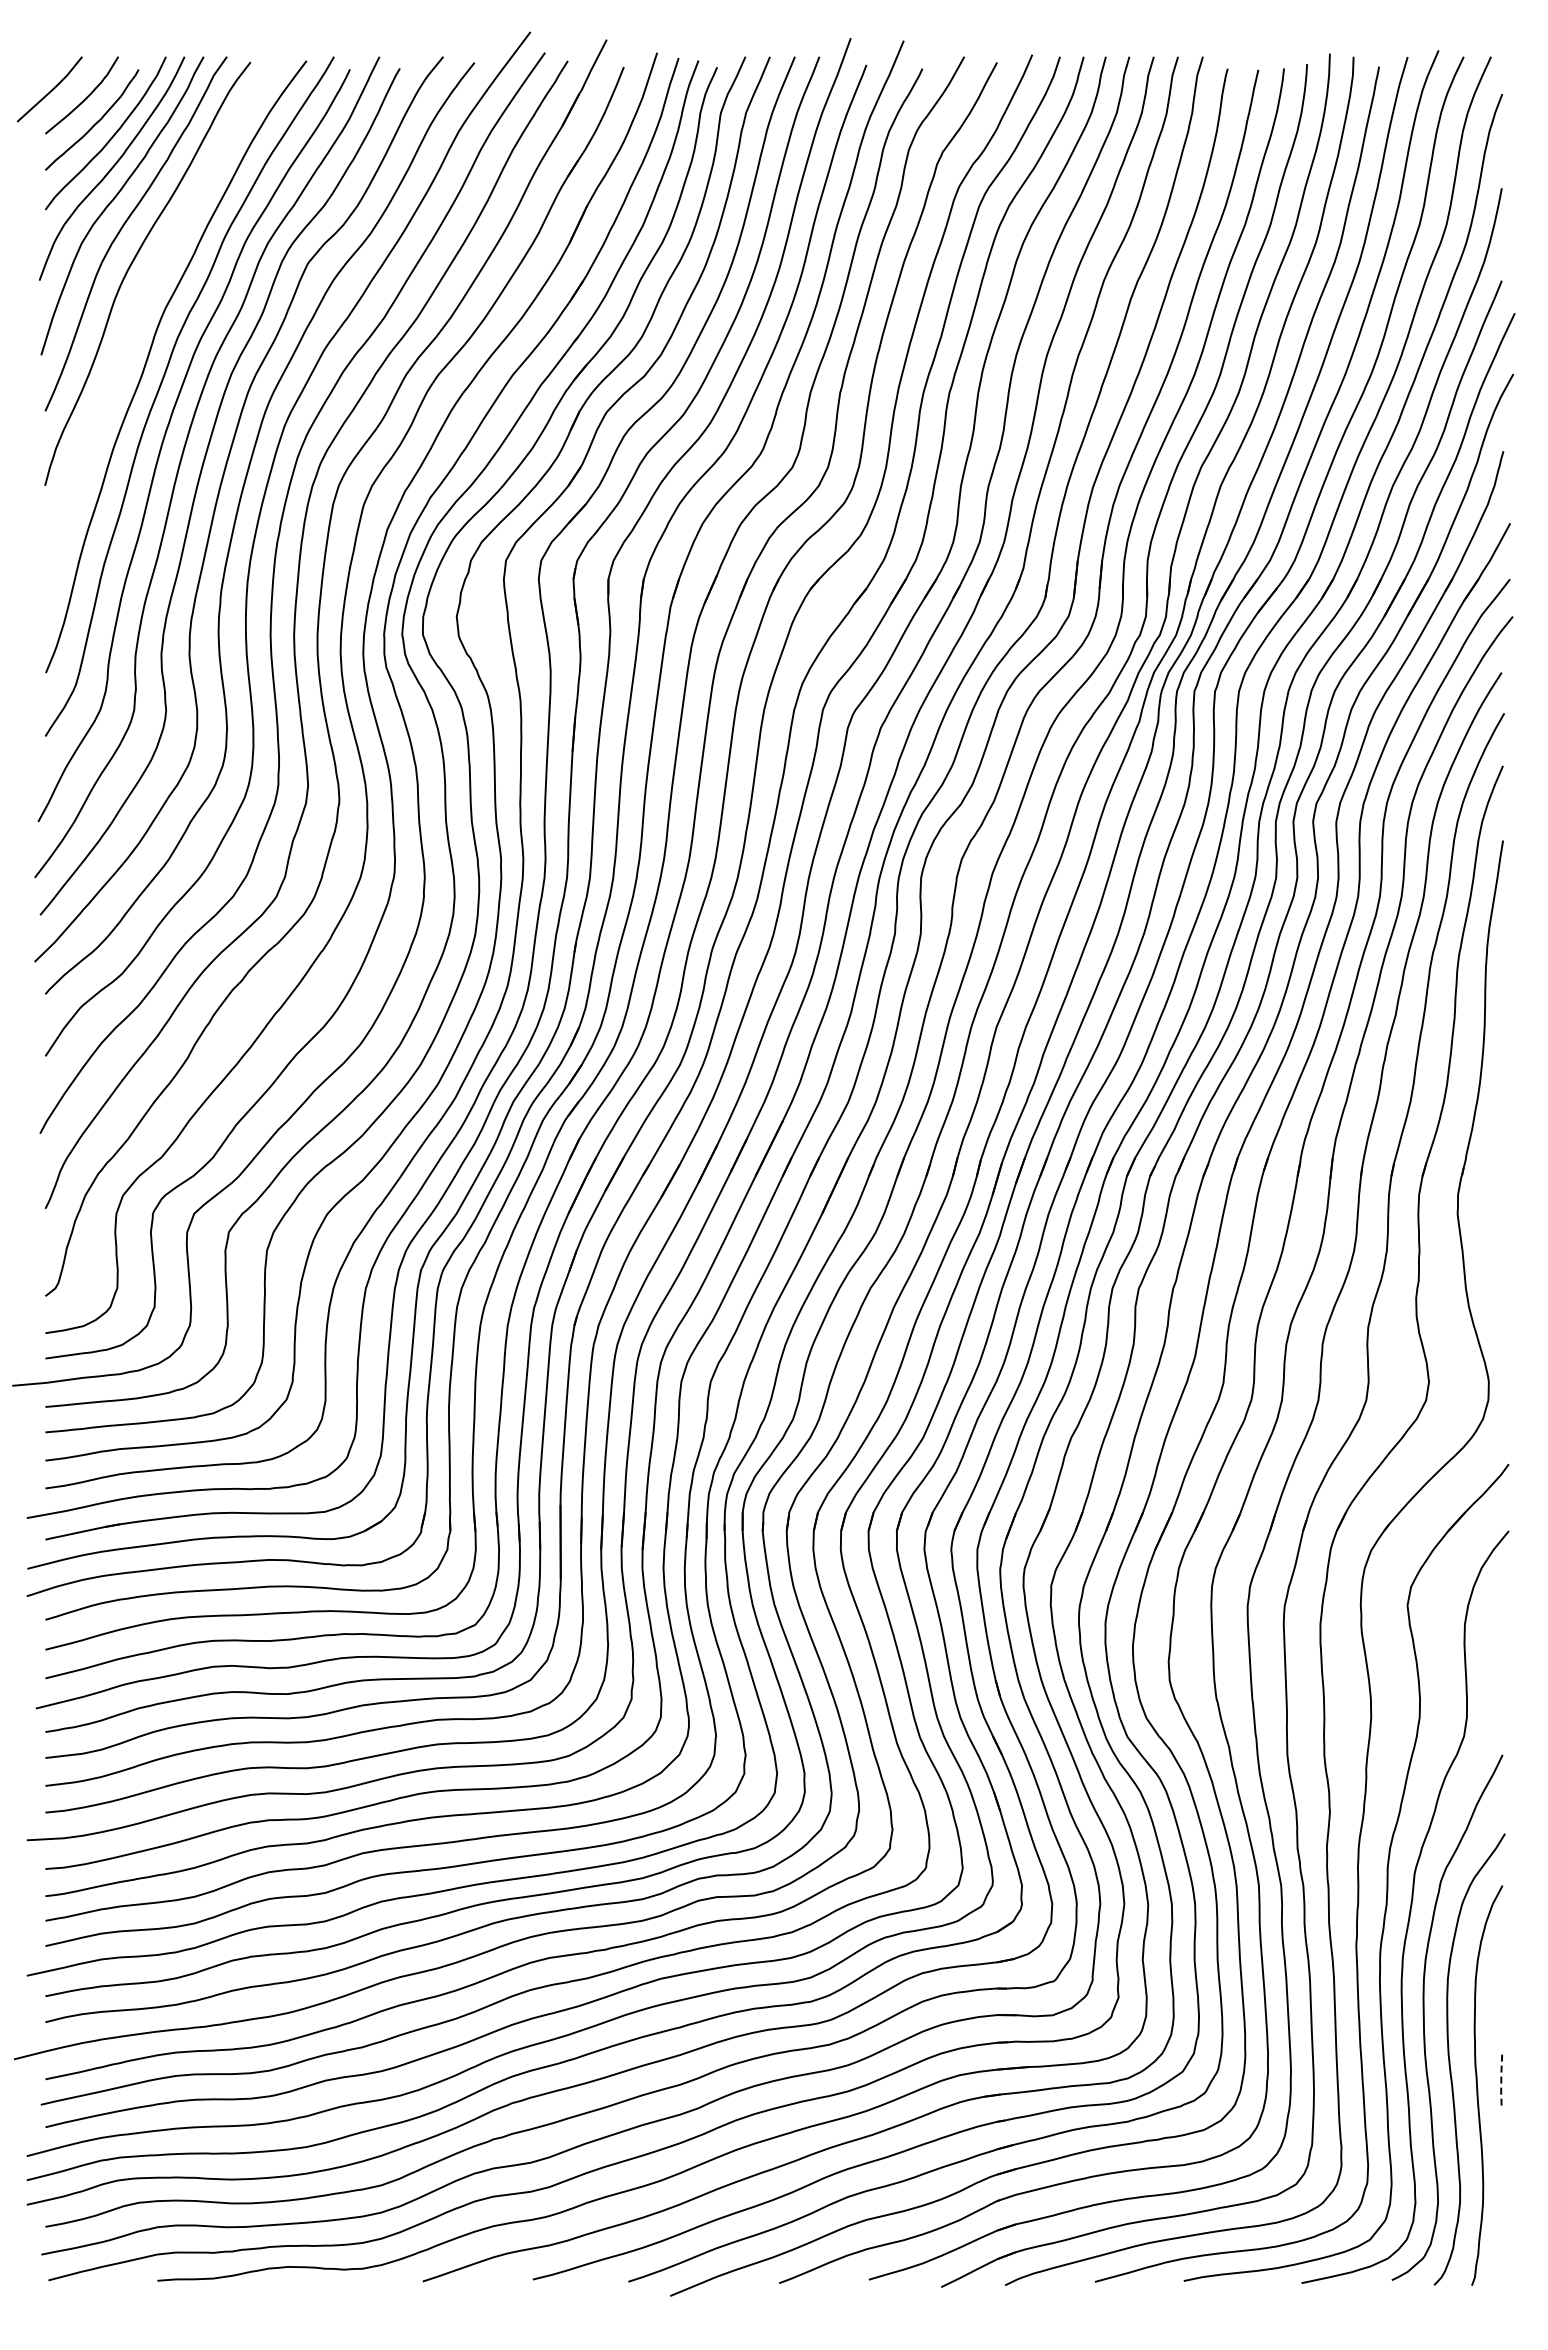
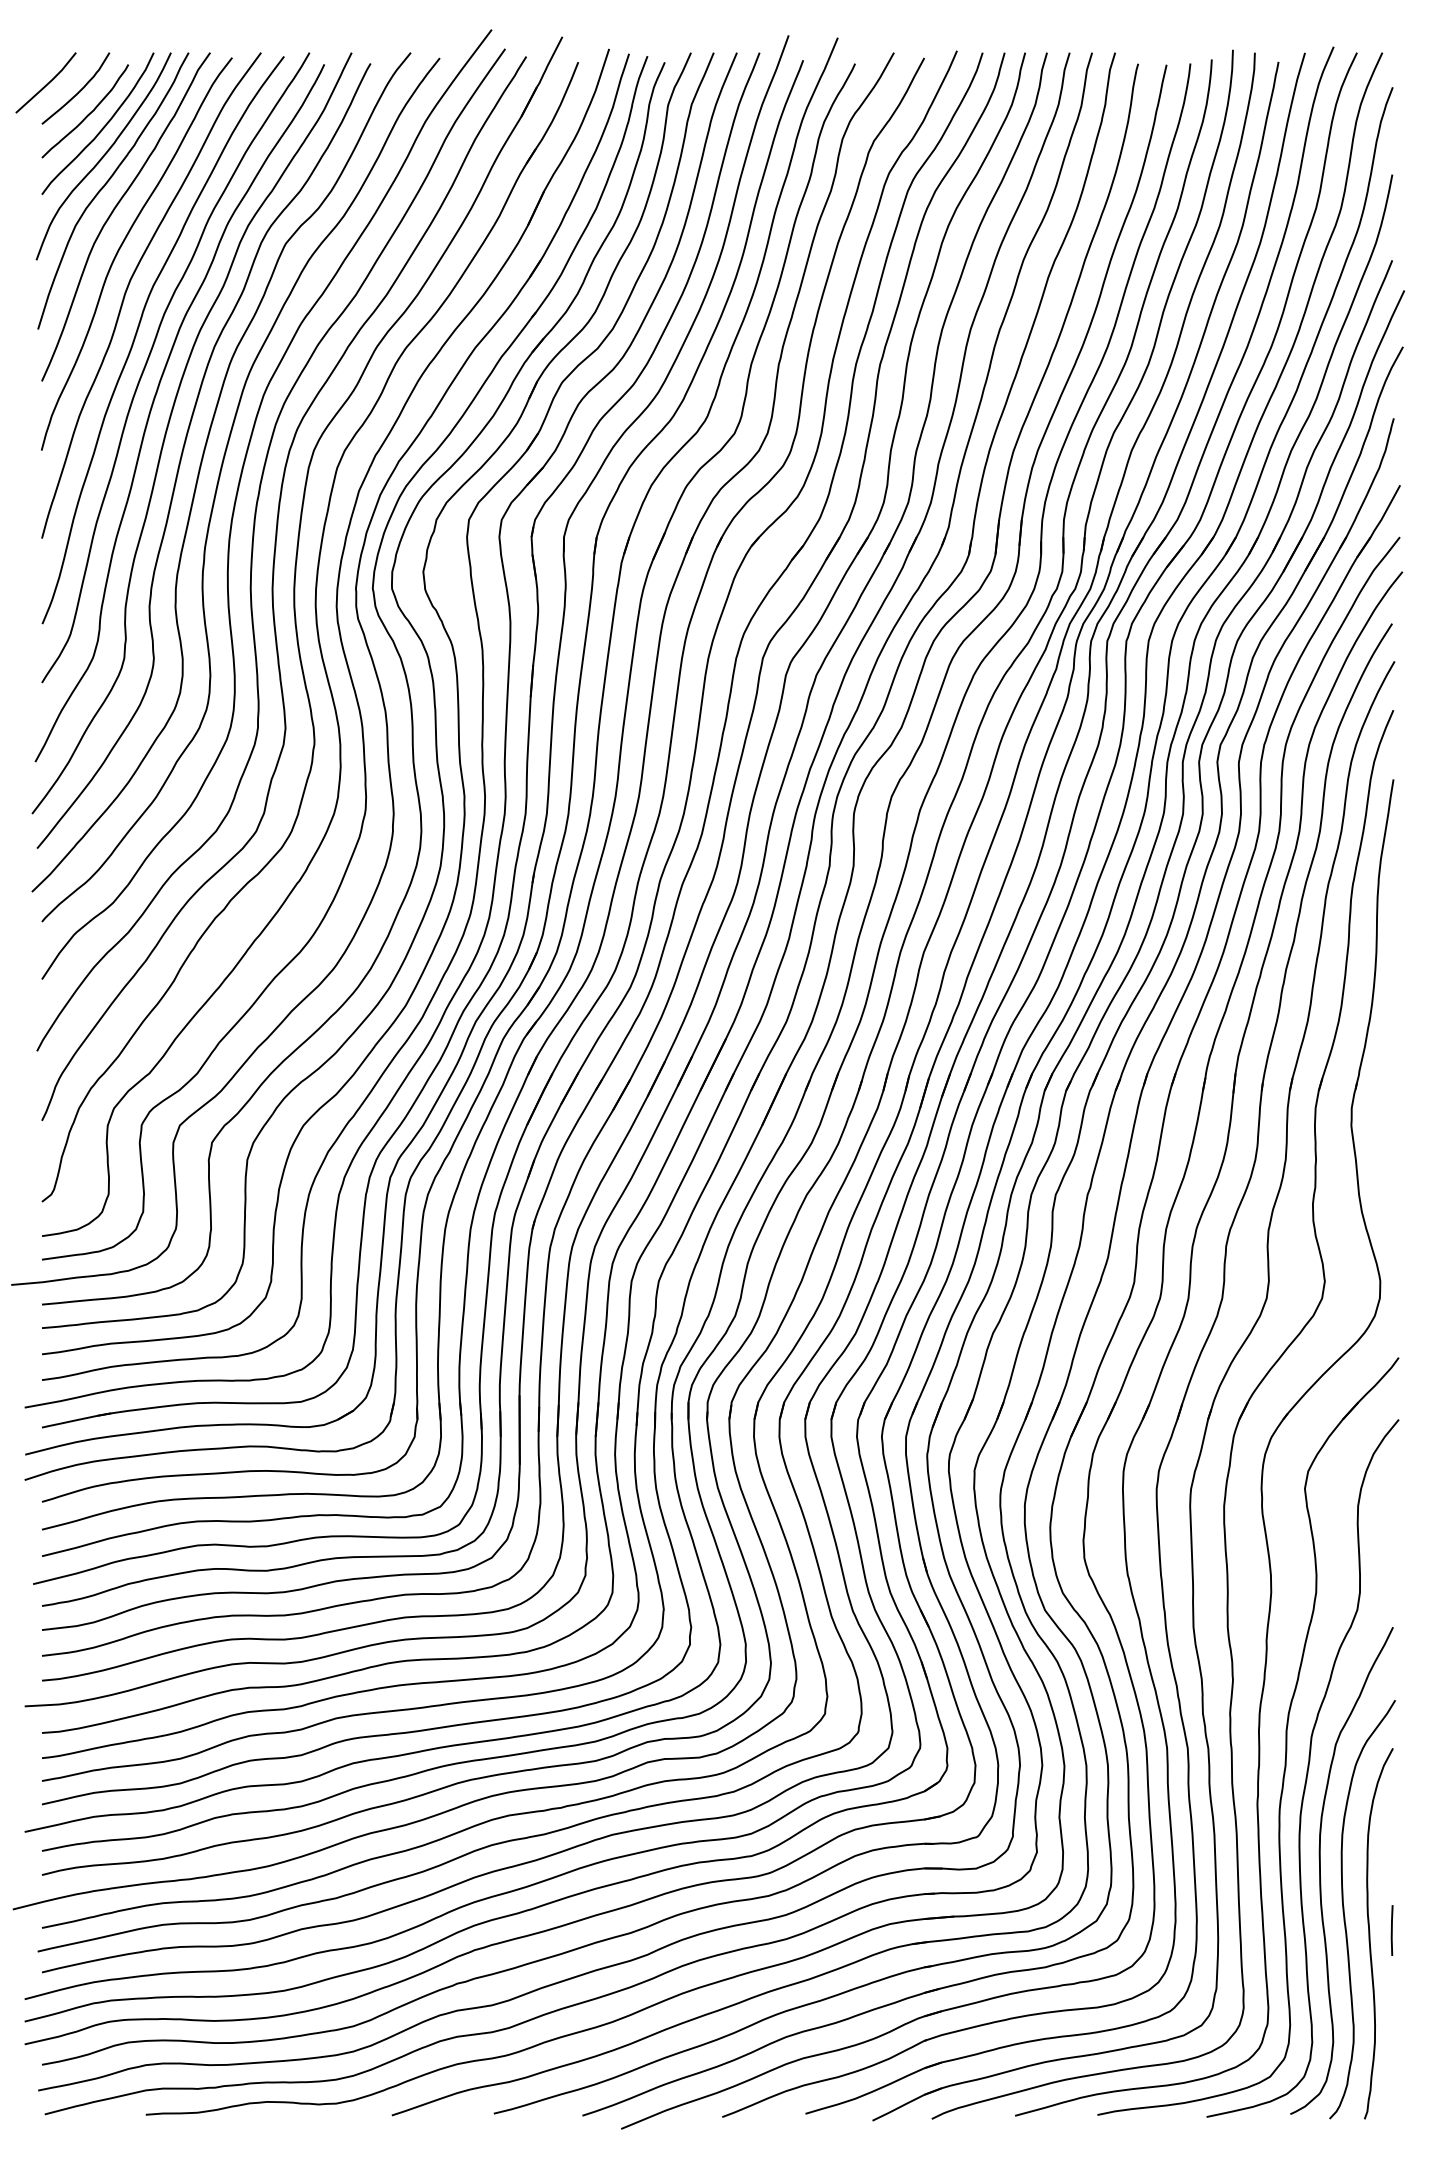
curve: (140, 306) -> (130, 284), added
line: (1501, 2082) -> (1392, 1930), dashed -> solid

